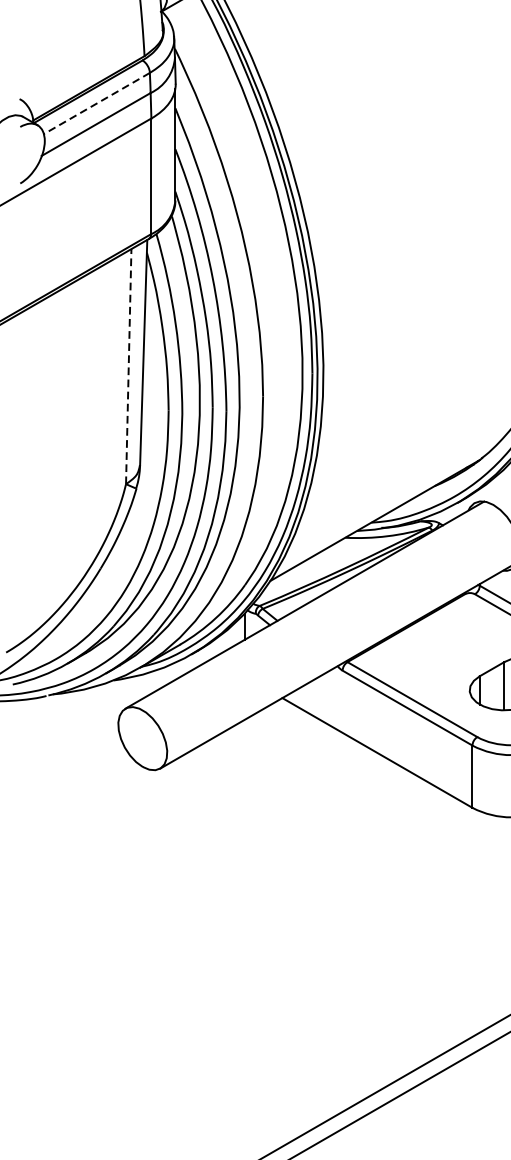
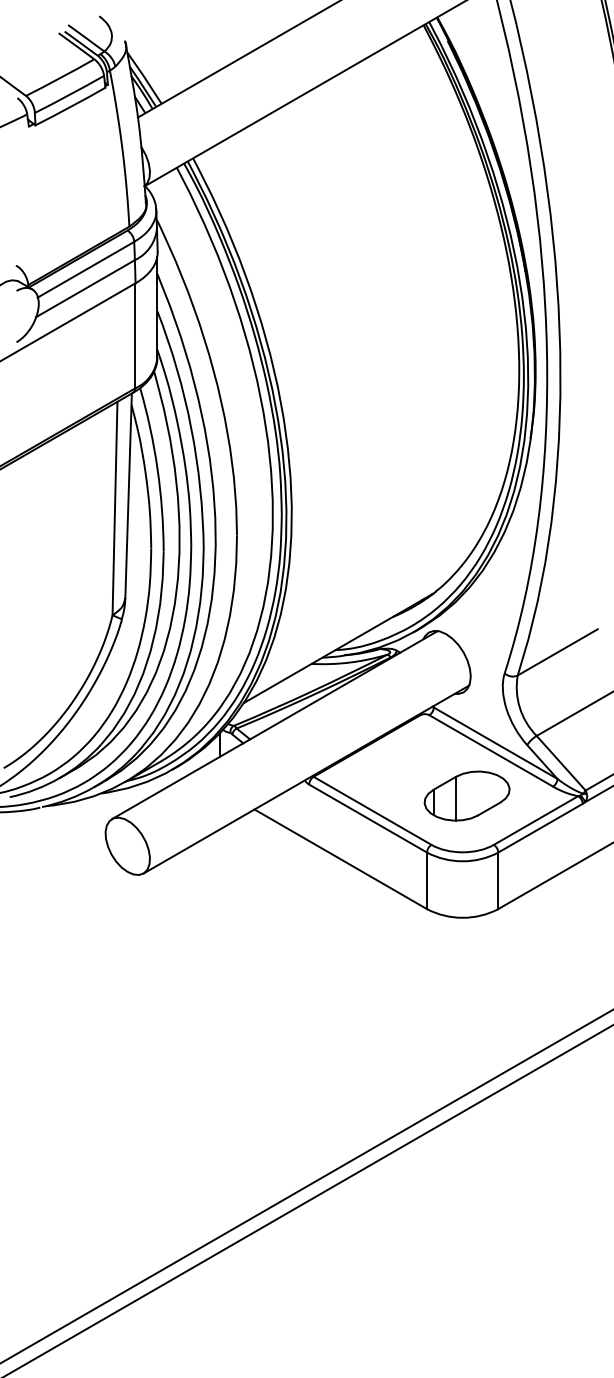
line: (96, 103) -> (85, 269), dashed -> solid
line: (129, 366) -> (115, 508), dashed -> solid

